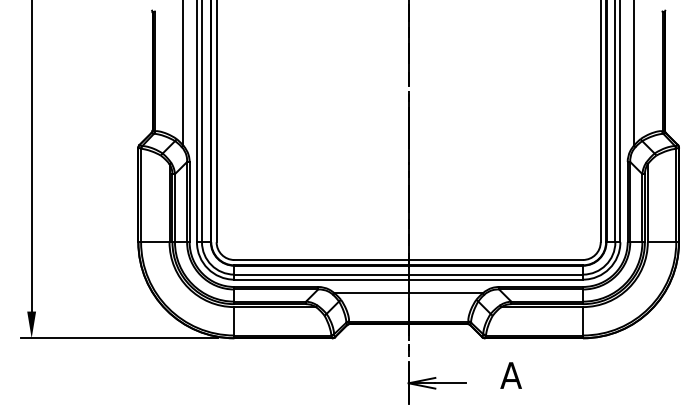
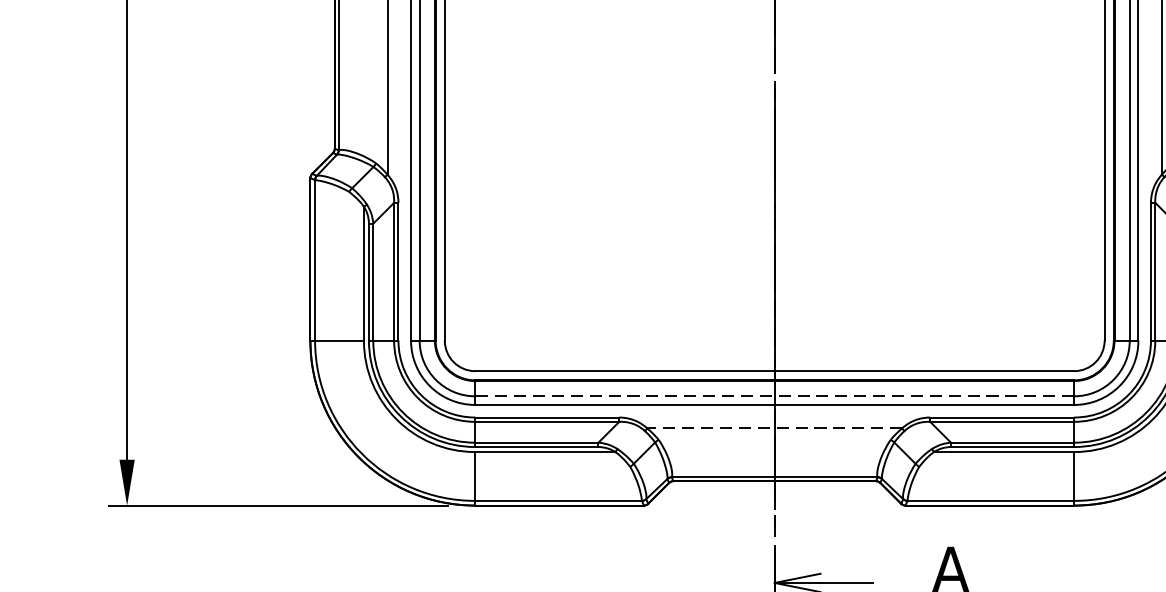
line: (408, 274) -> (774, 396), solid -> dashed
line: (408, 293) -> (774, 428), solid -> dashed

